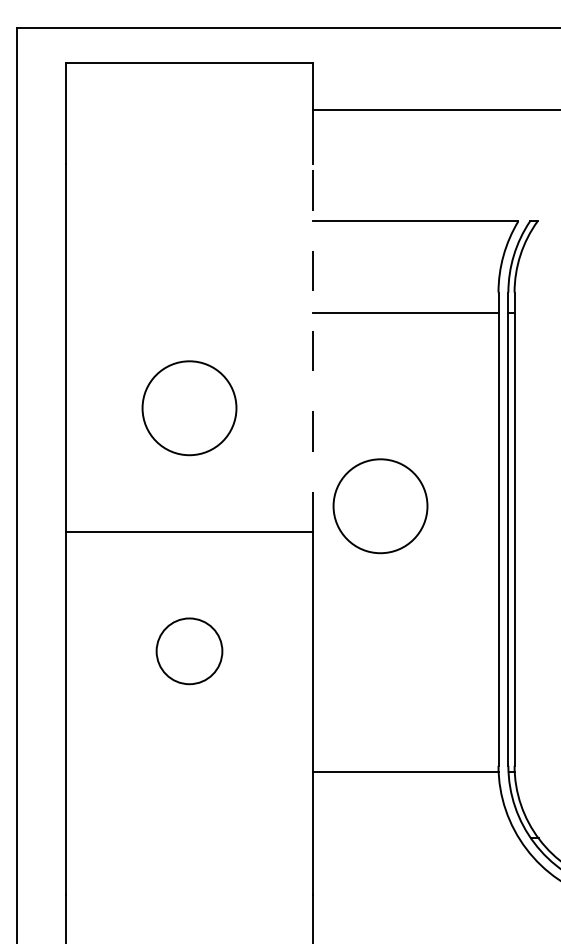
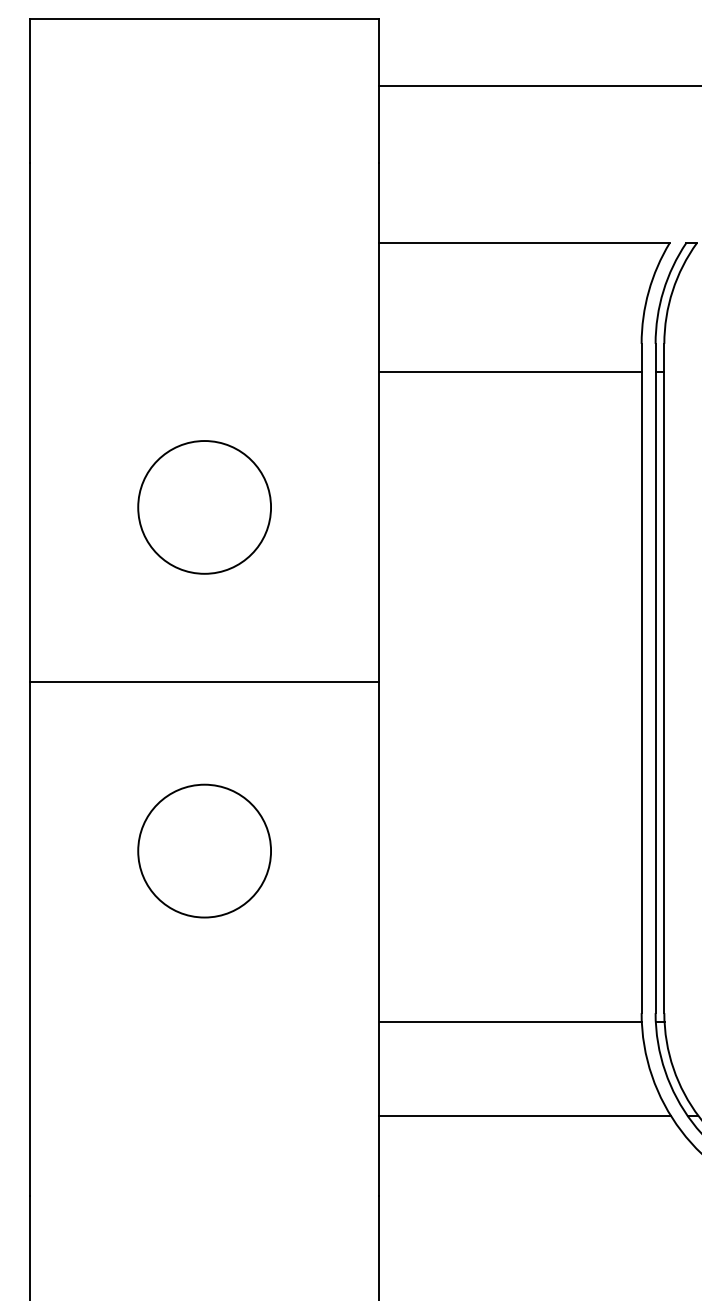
line: (313, 348) -> (379, 422), dashed -> solid
circle: (380, 506) -> (474, 646), removed
circle: (189, 651) -> (204, 851), size x1.43
line: (416, 838) -> (525, 1115), added

